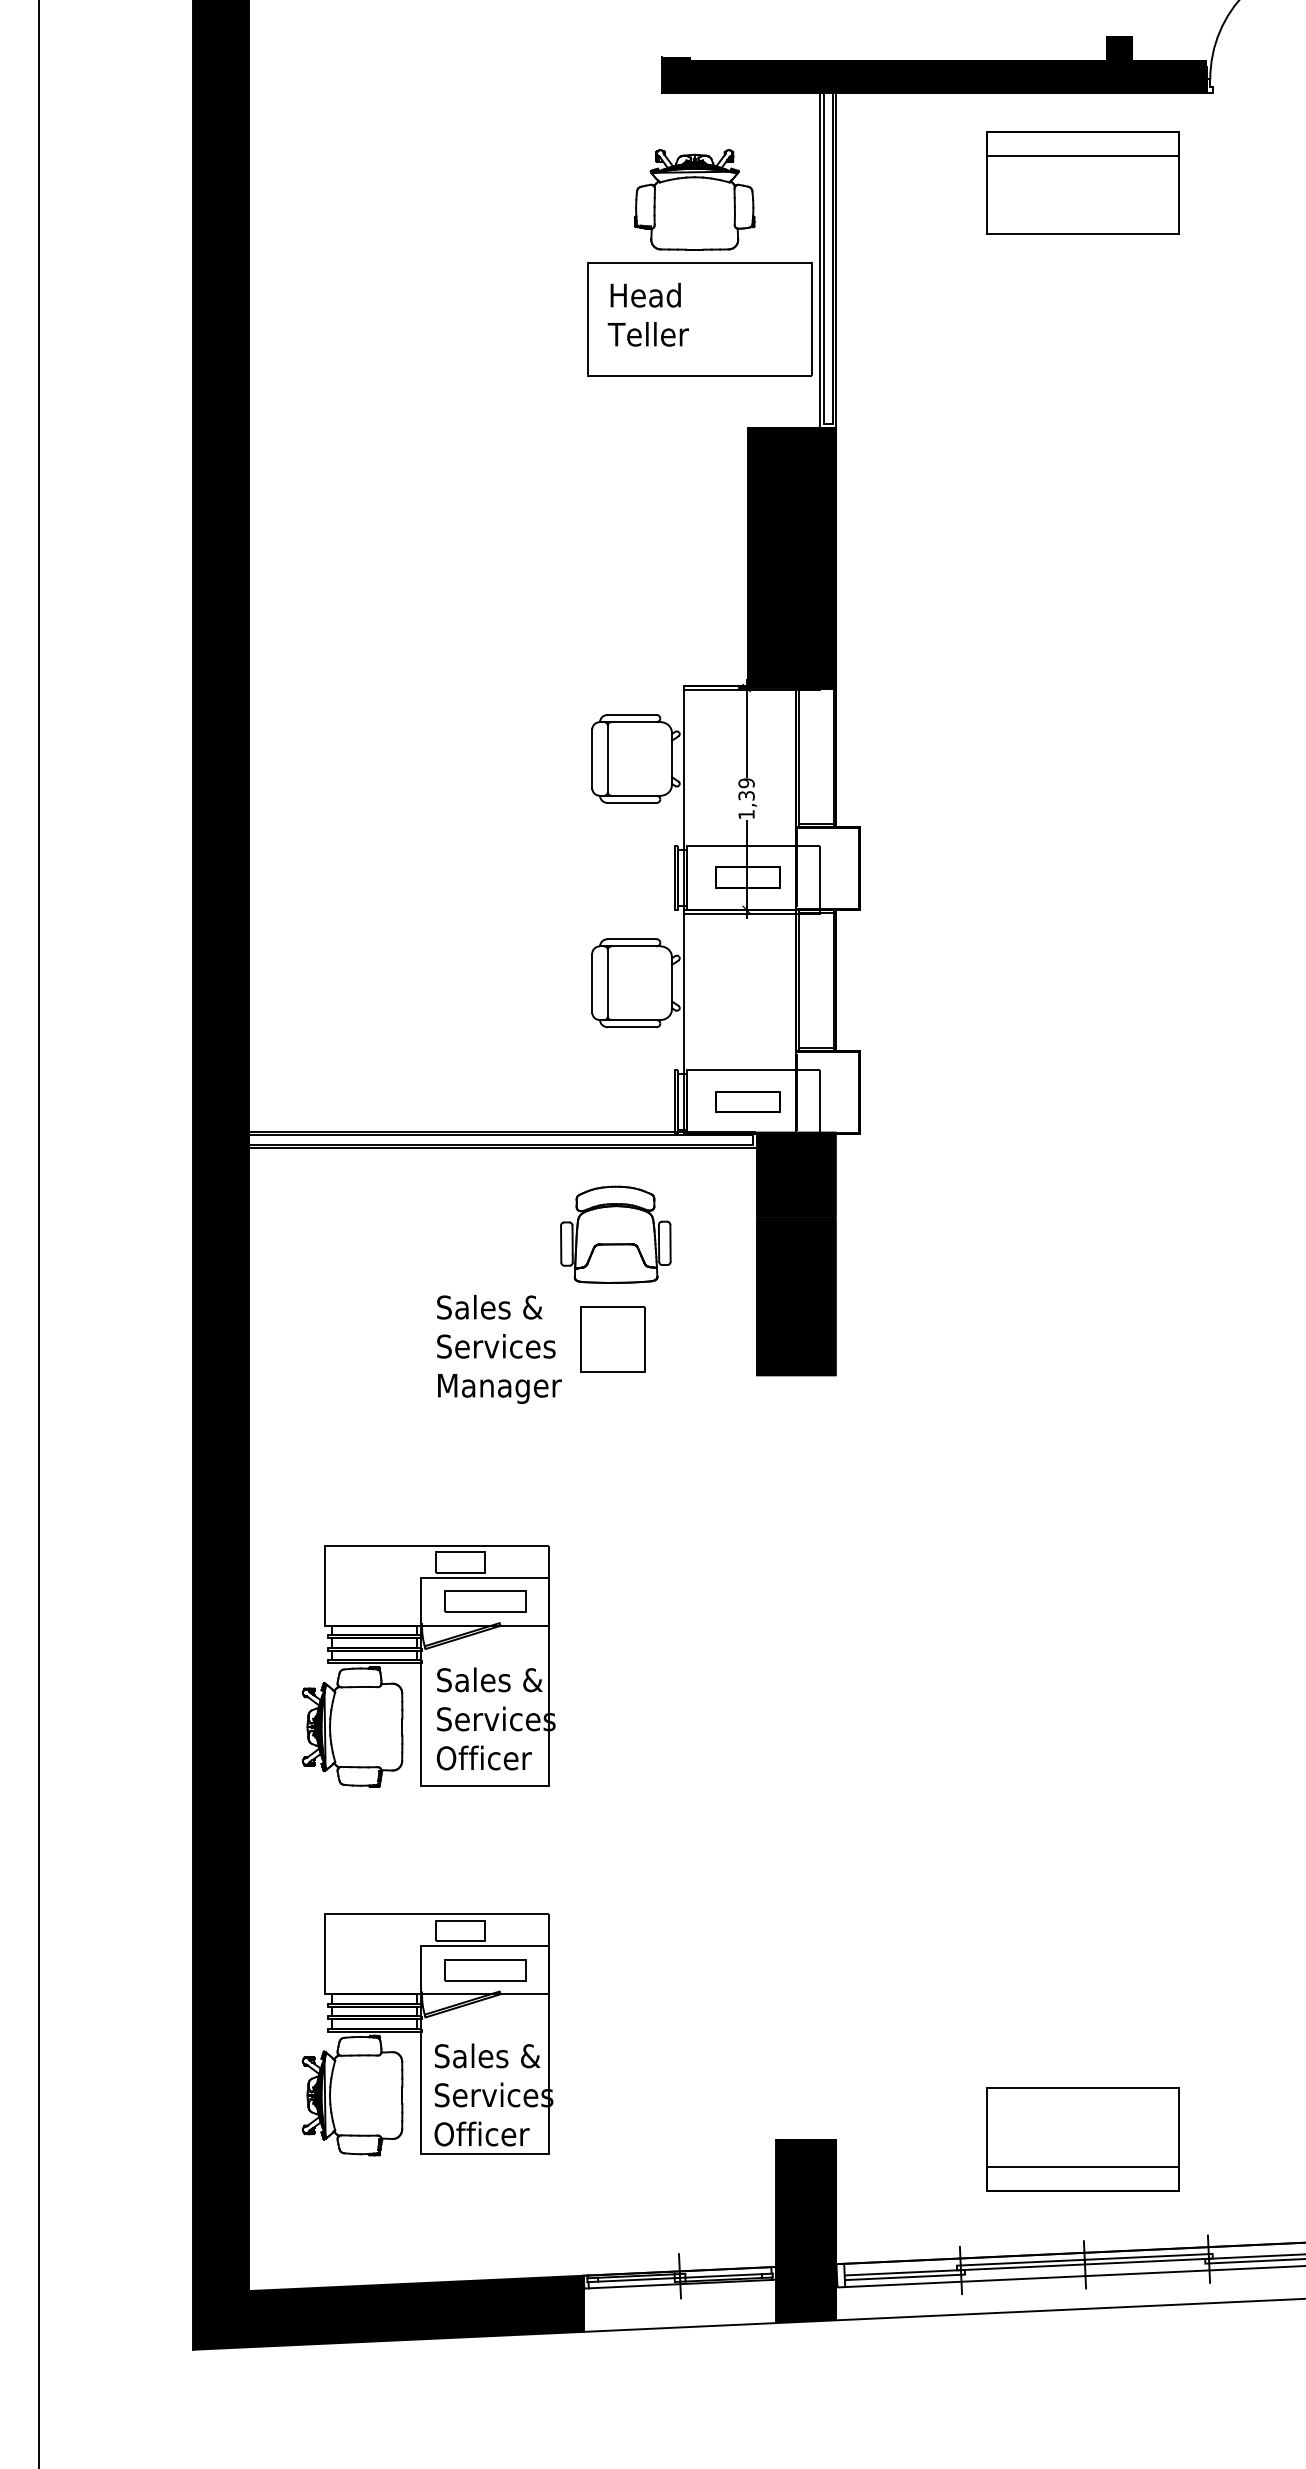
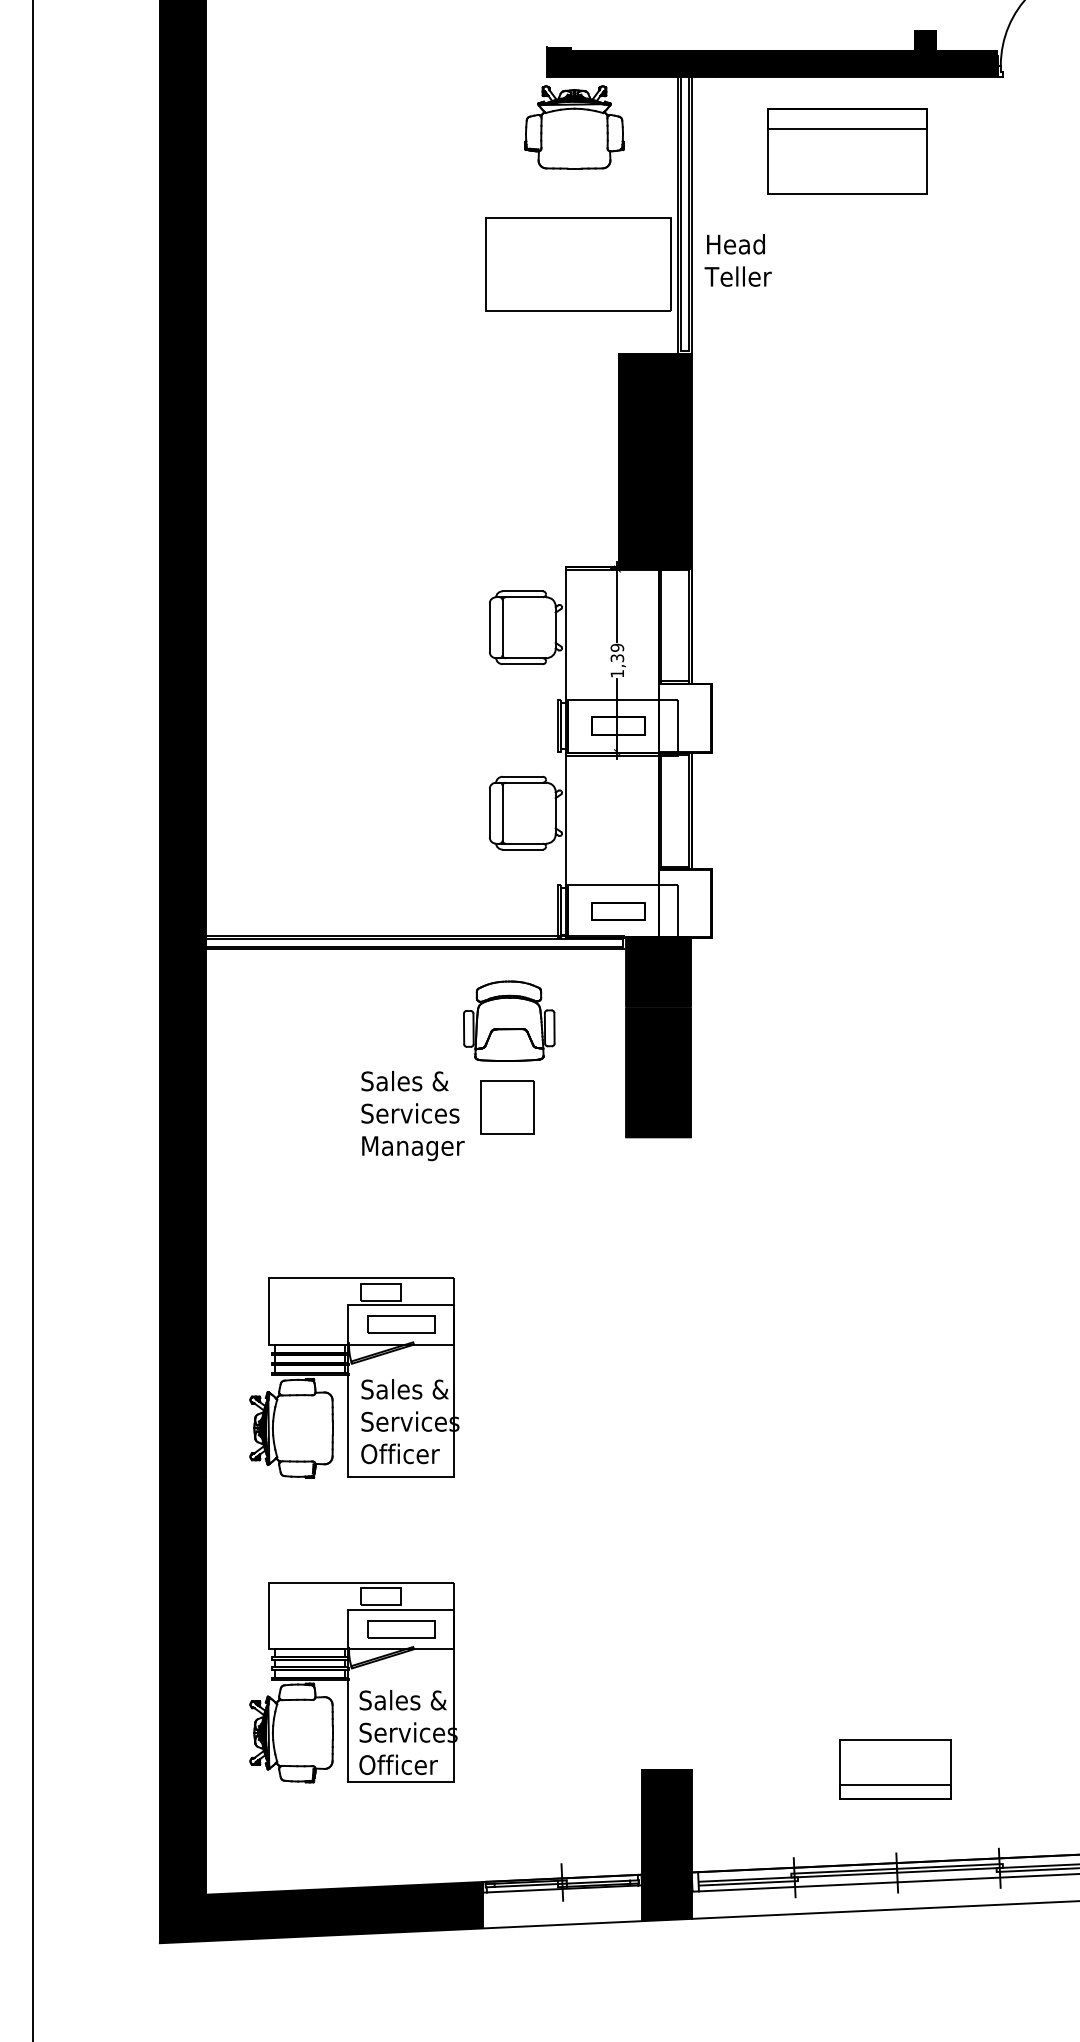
part: (1082, 183) -> (847, 151), moved
part: (694, 199) -> (574, 127), moved
text: (647, 314) -> (737, 260), moved
part: (1082, 2139) -> (895, 1769), size x0.7

